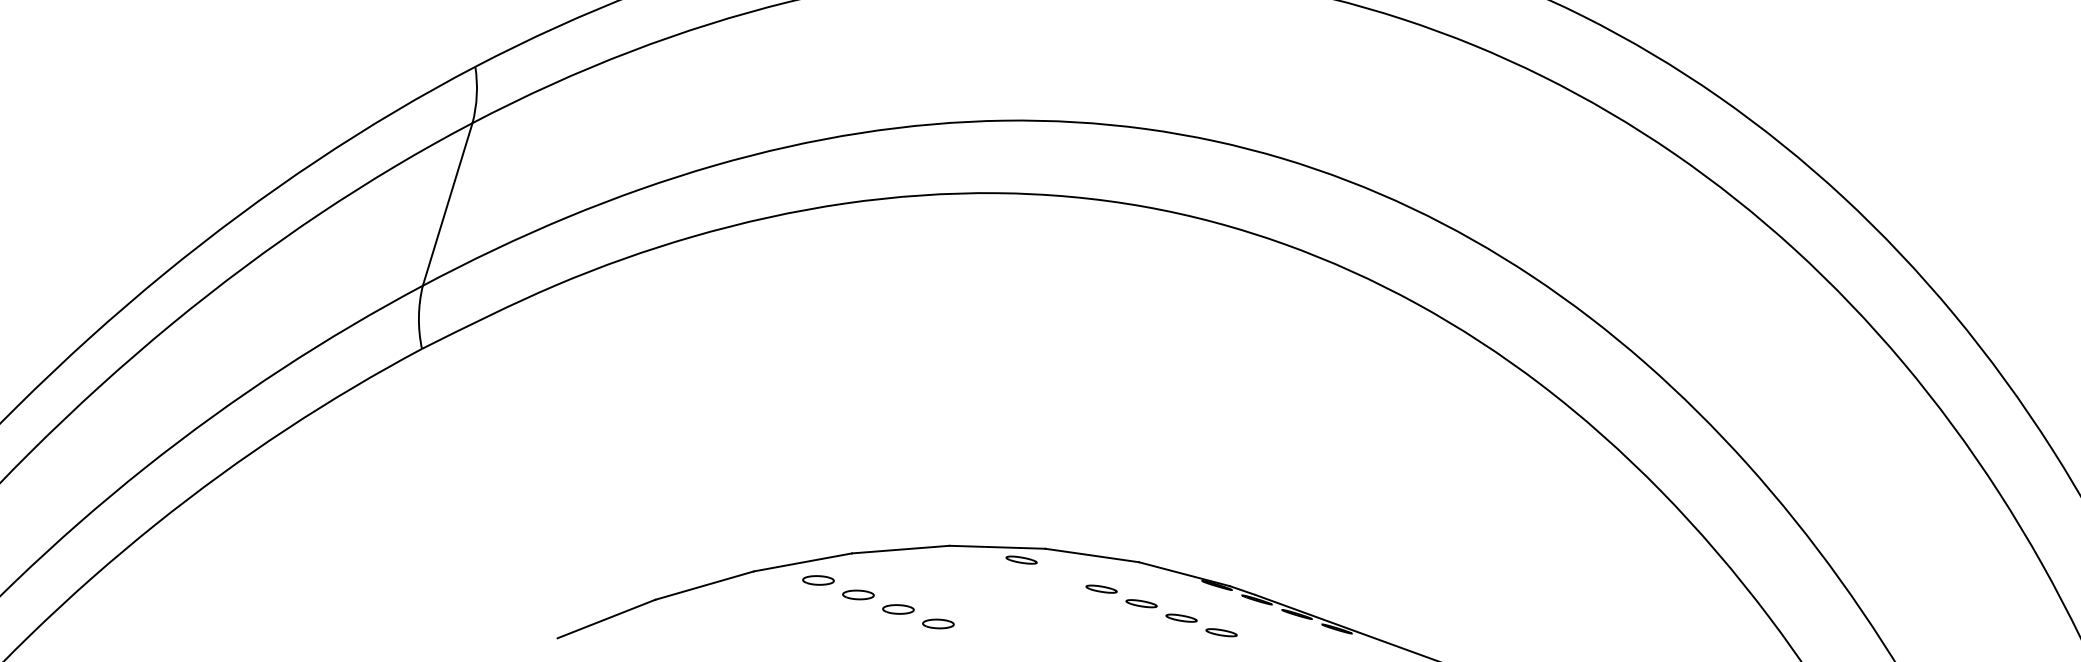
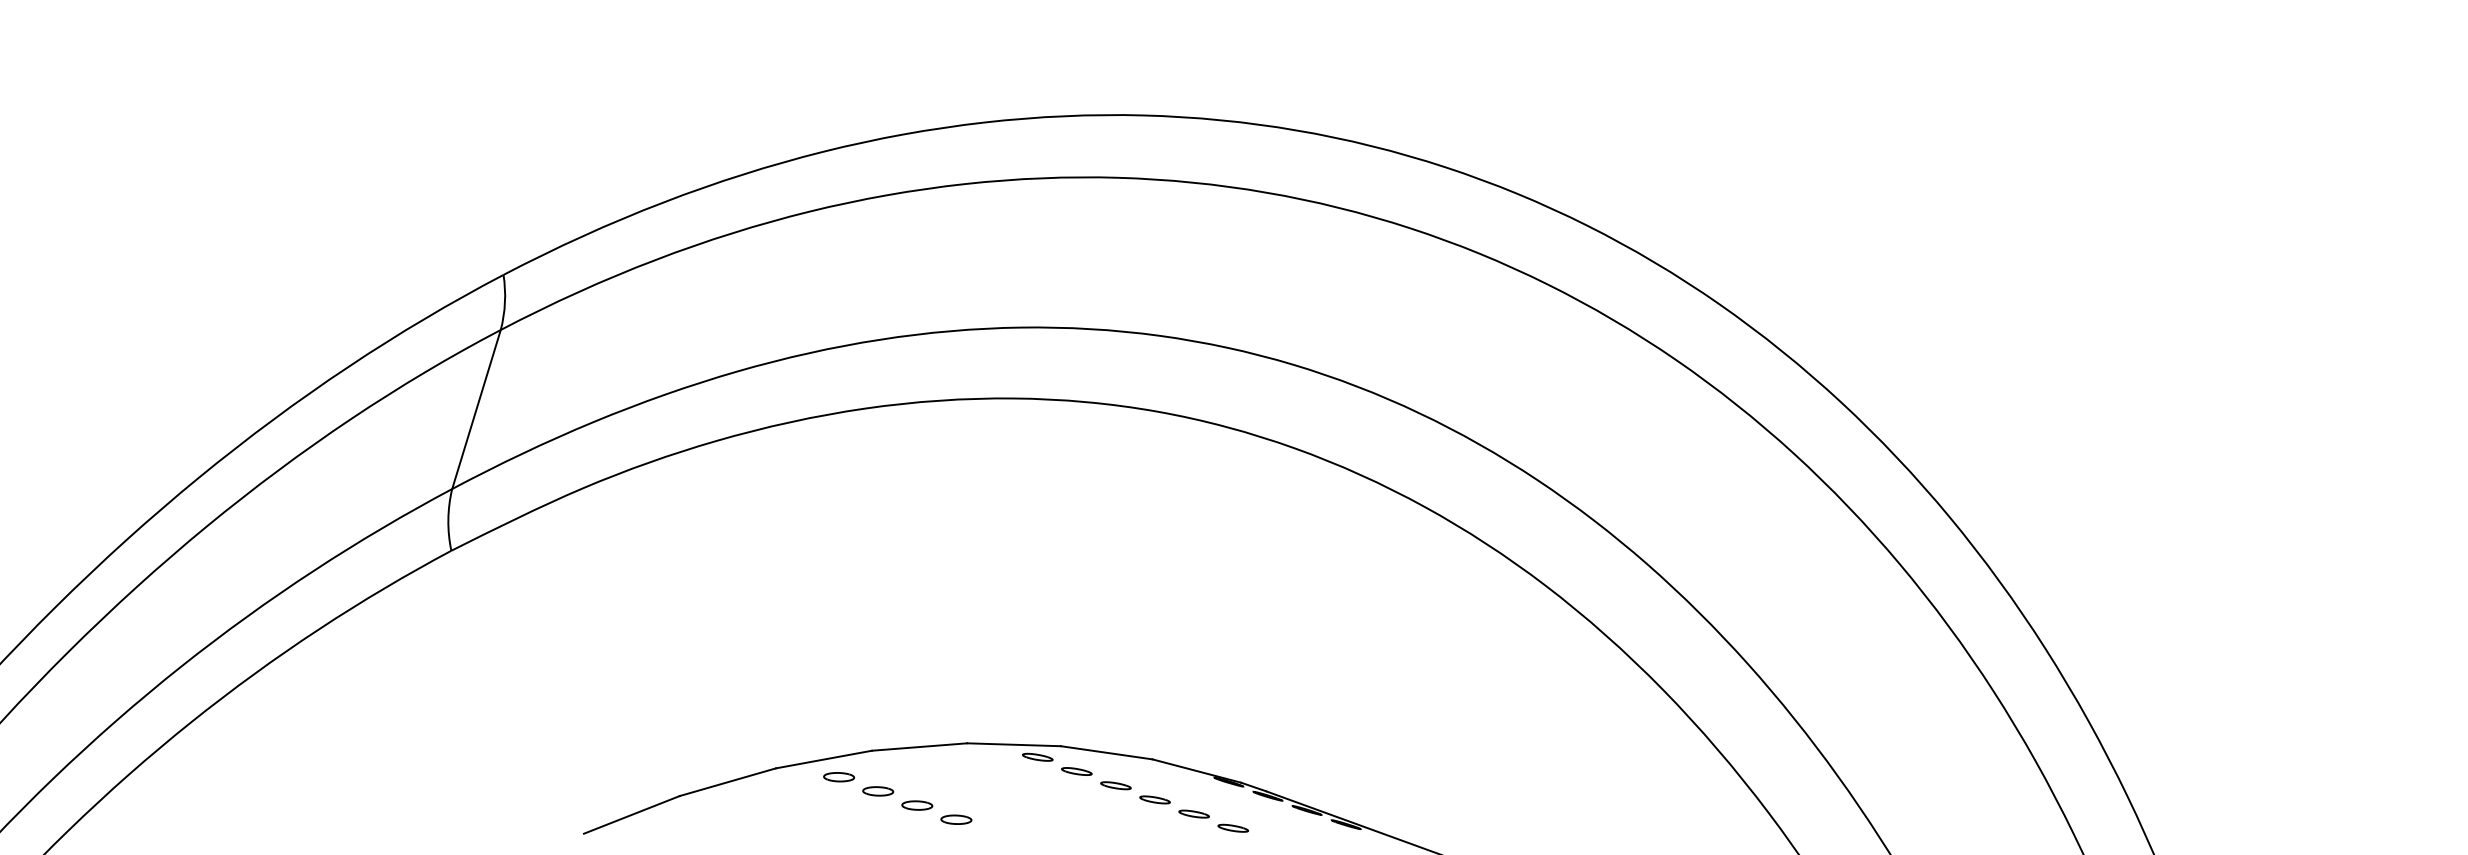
part: (1061, 574) -> (1076, 771), added

